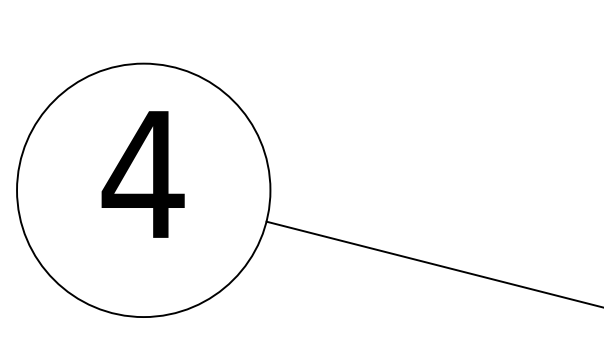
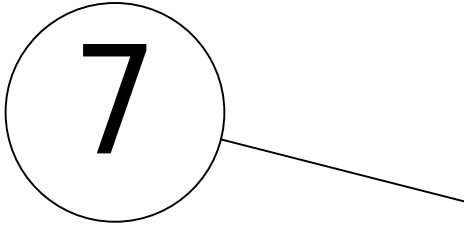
text: (142, 174) -> (113, 98), 4 -> 7

